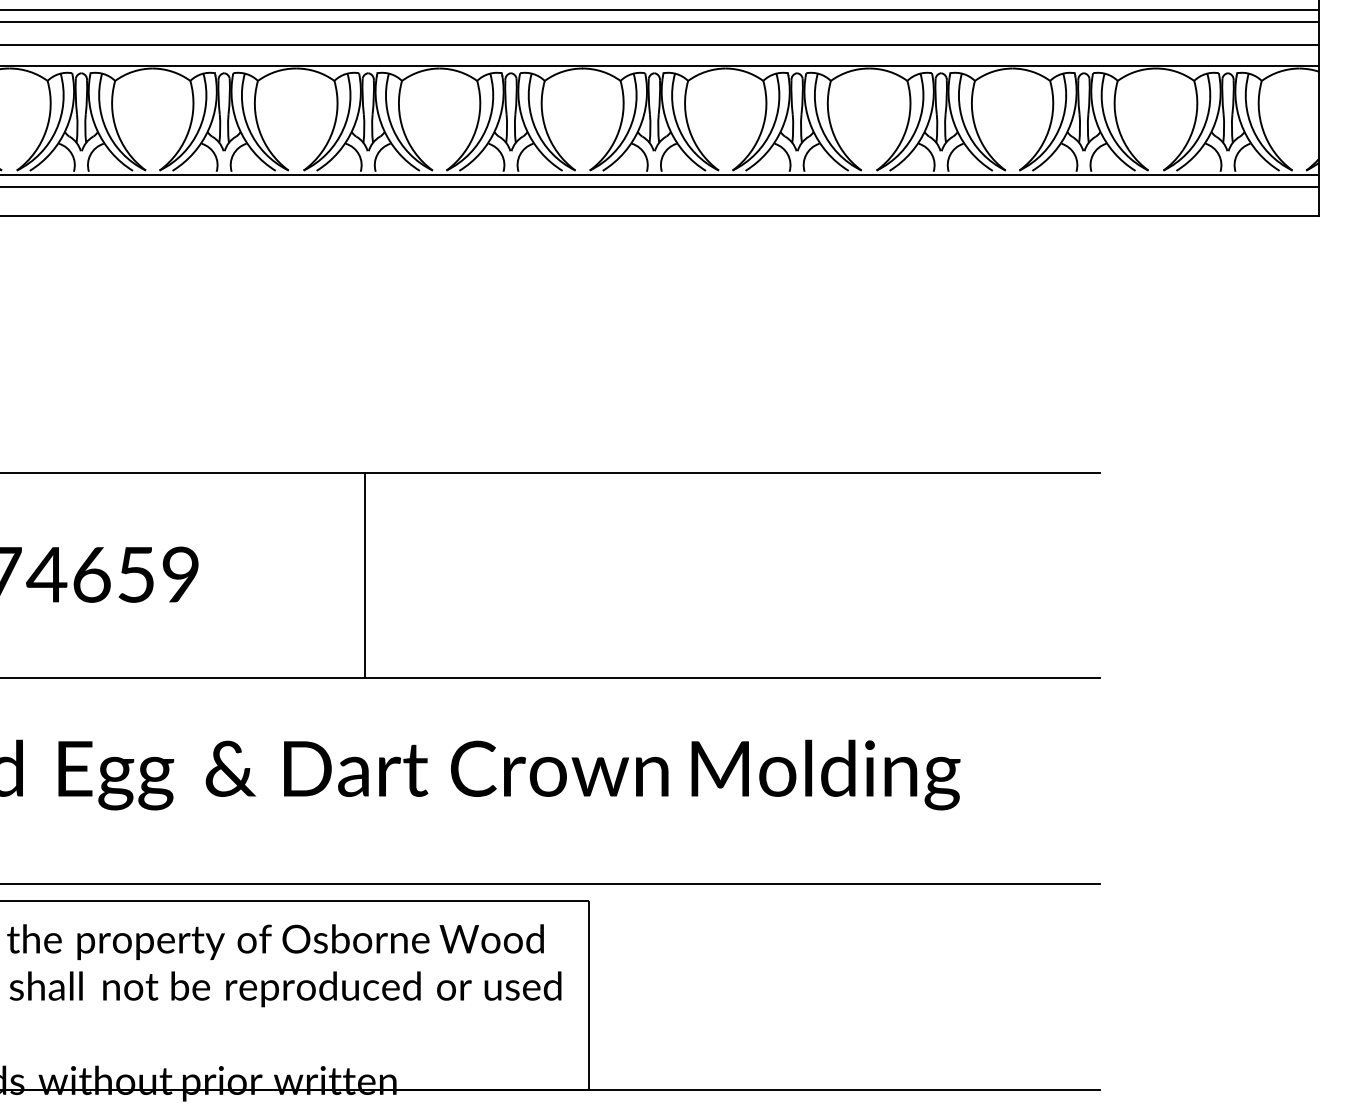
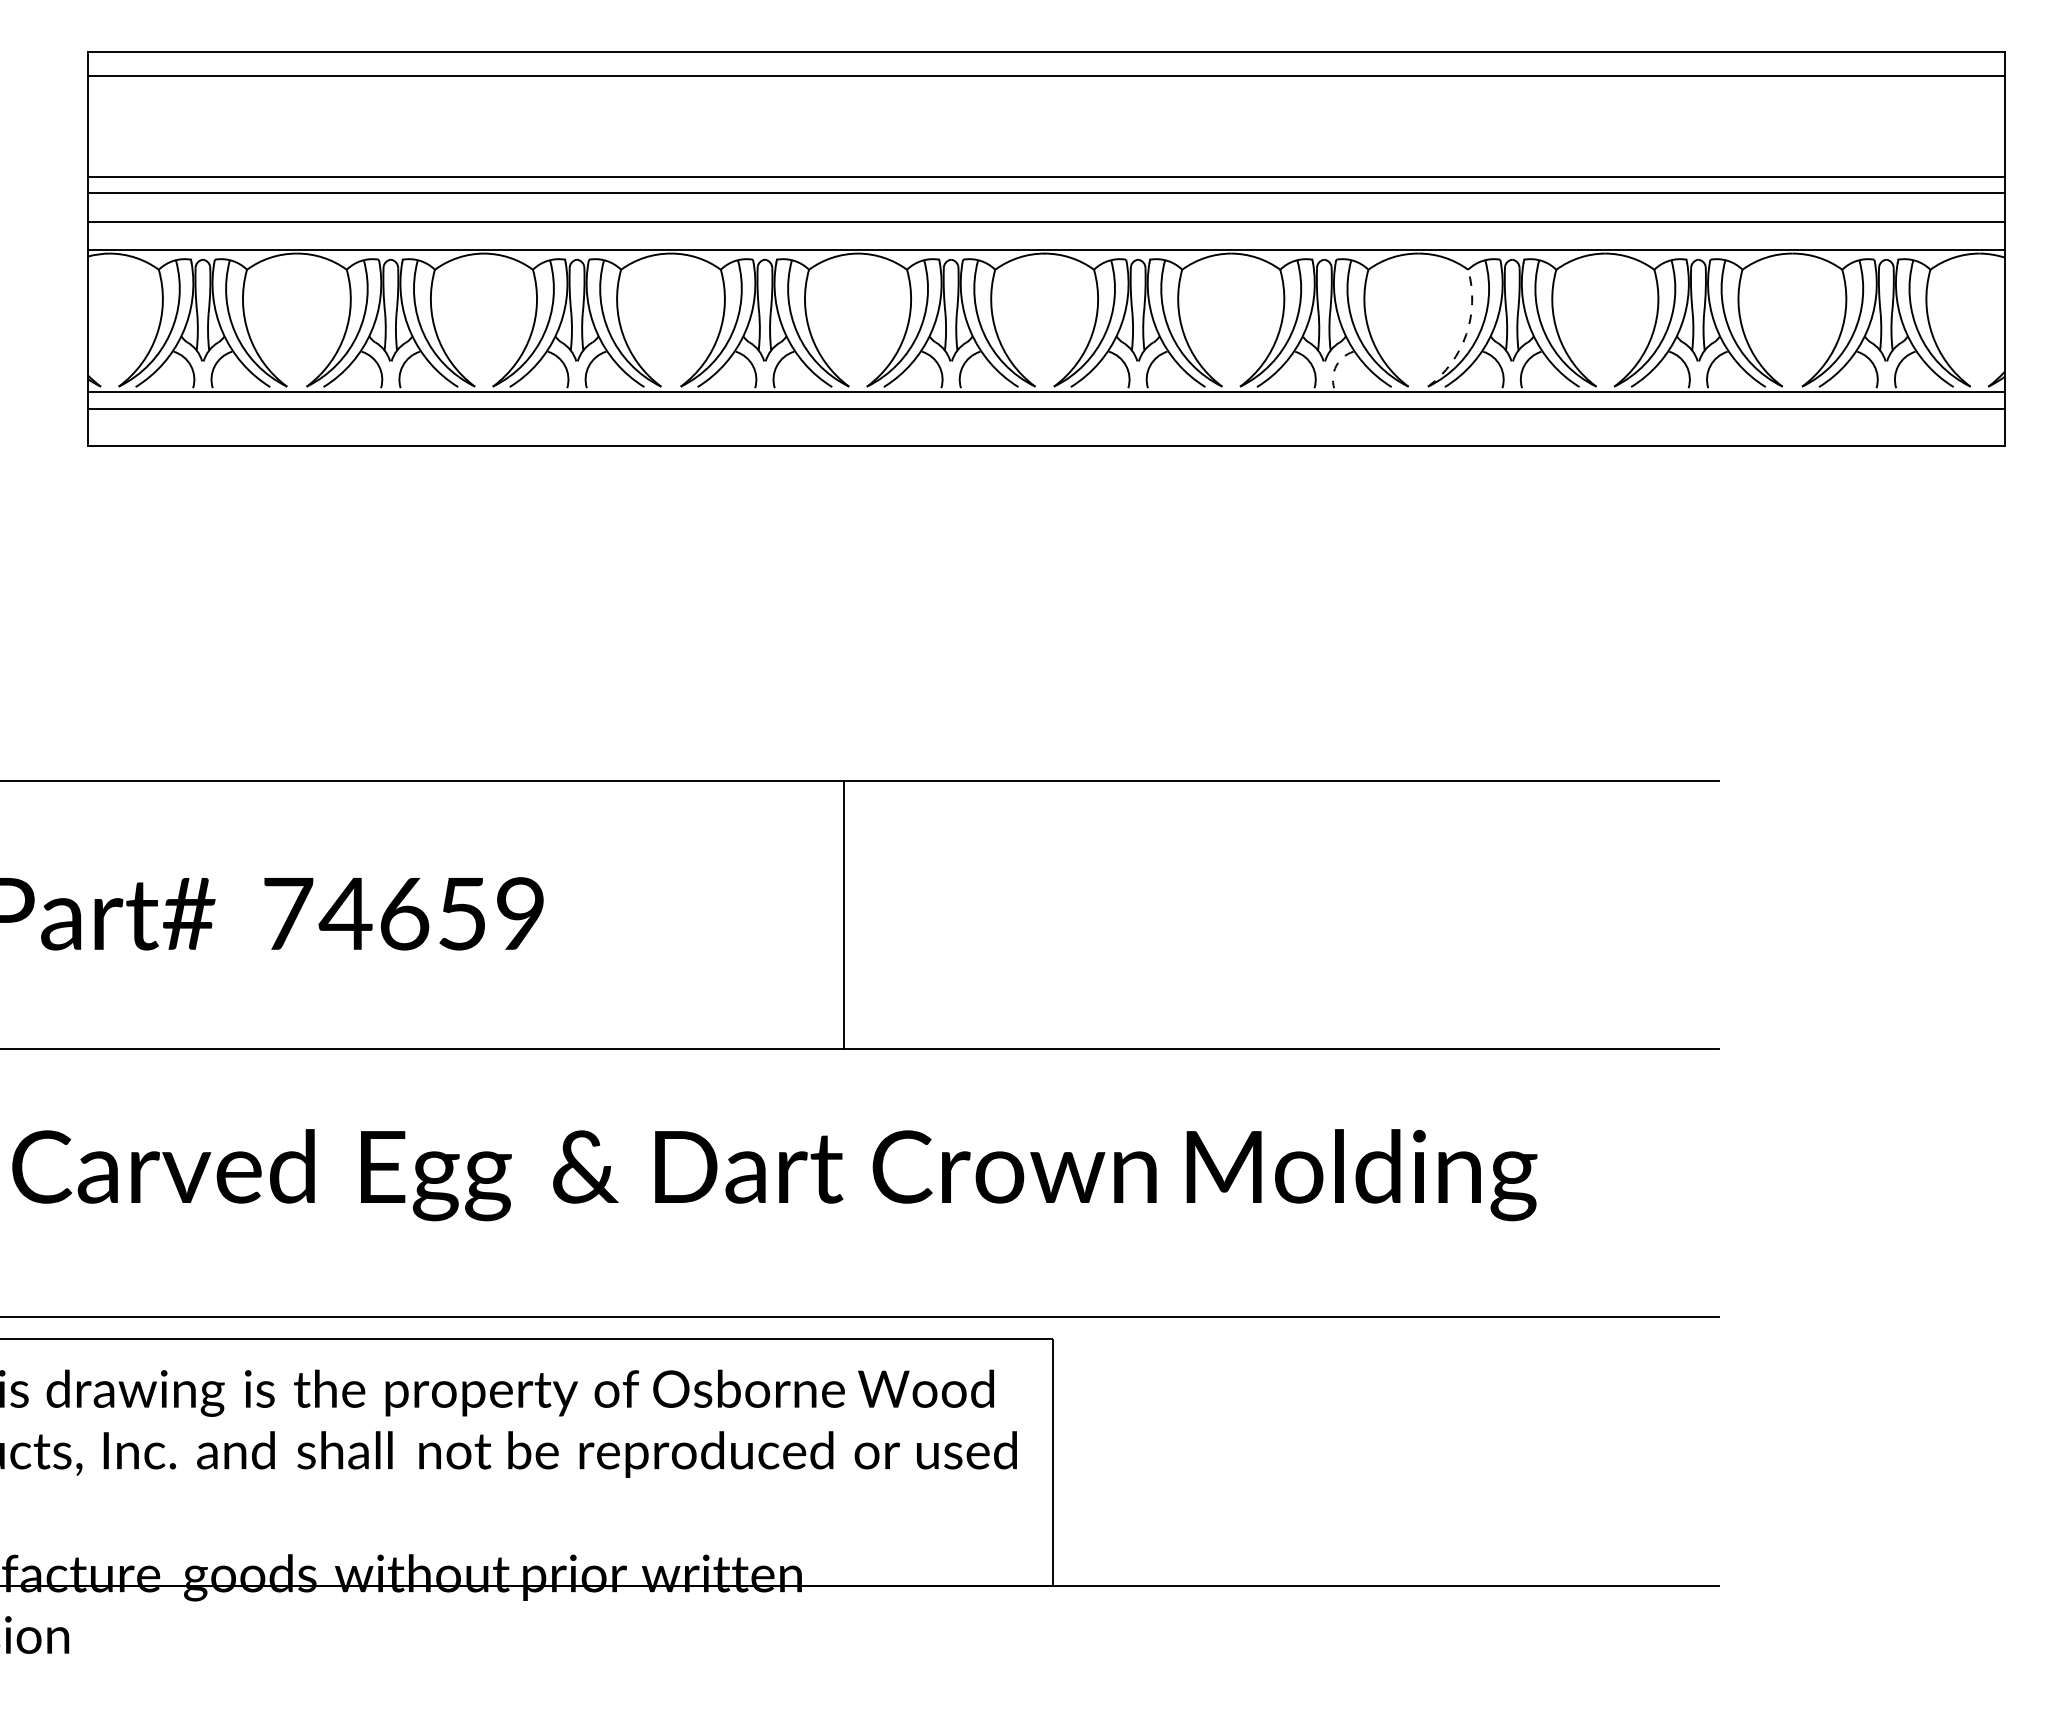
arc: (906, 130) -> (1466, 334), solid -> dashed
arc: (806, 154) -> (1336, 365), solid -> dashed
line: (364, 575) -> (843, 914), moved

